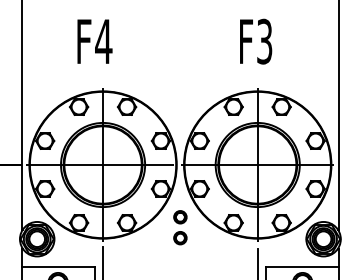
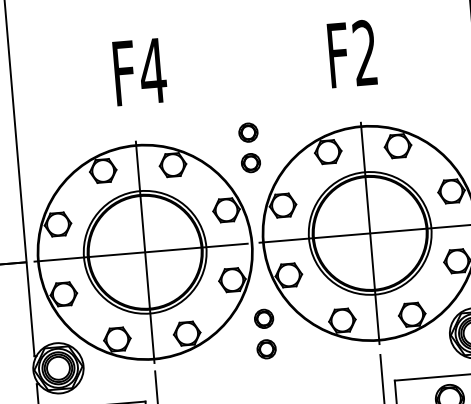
text: (94, 41) -> (139, 71), moved
text: (264, 41) -> (364, 52), F3 -> F2
part: (180, 99) -> (249, 147), added

